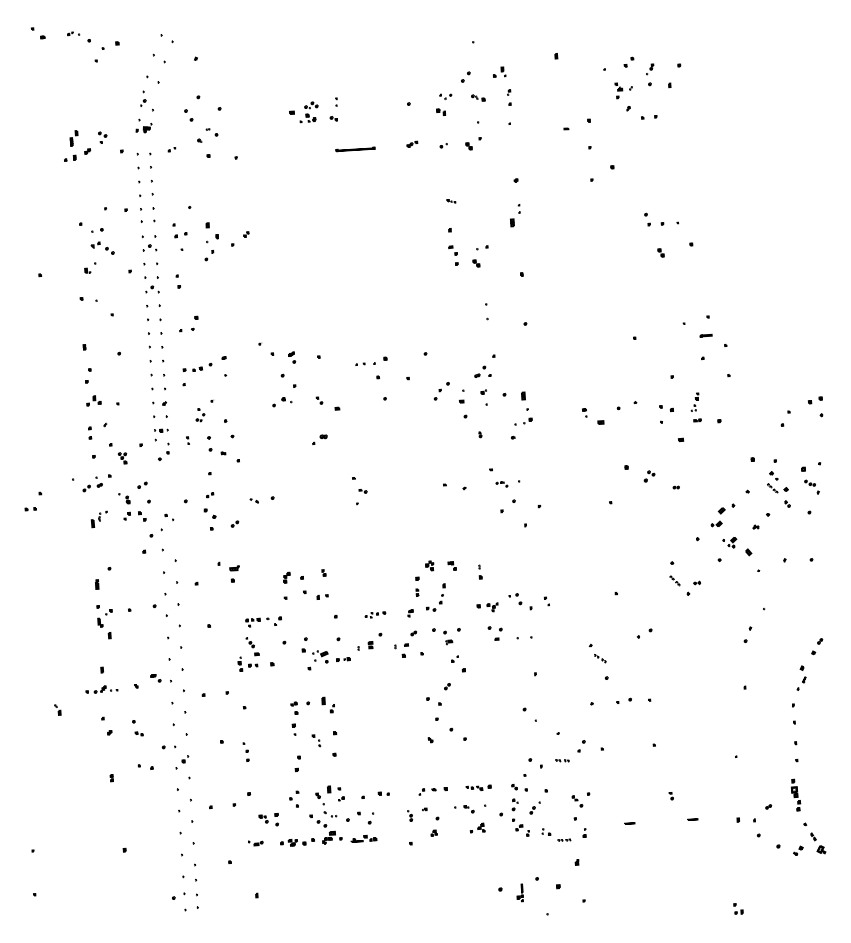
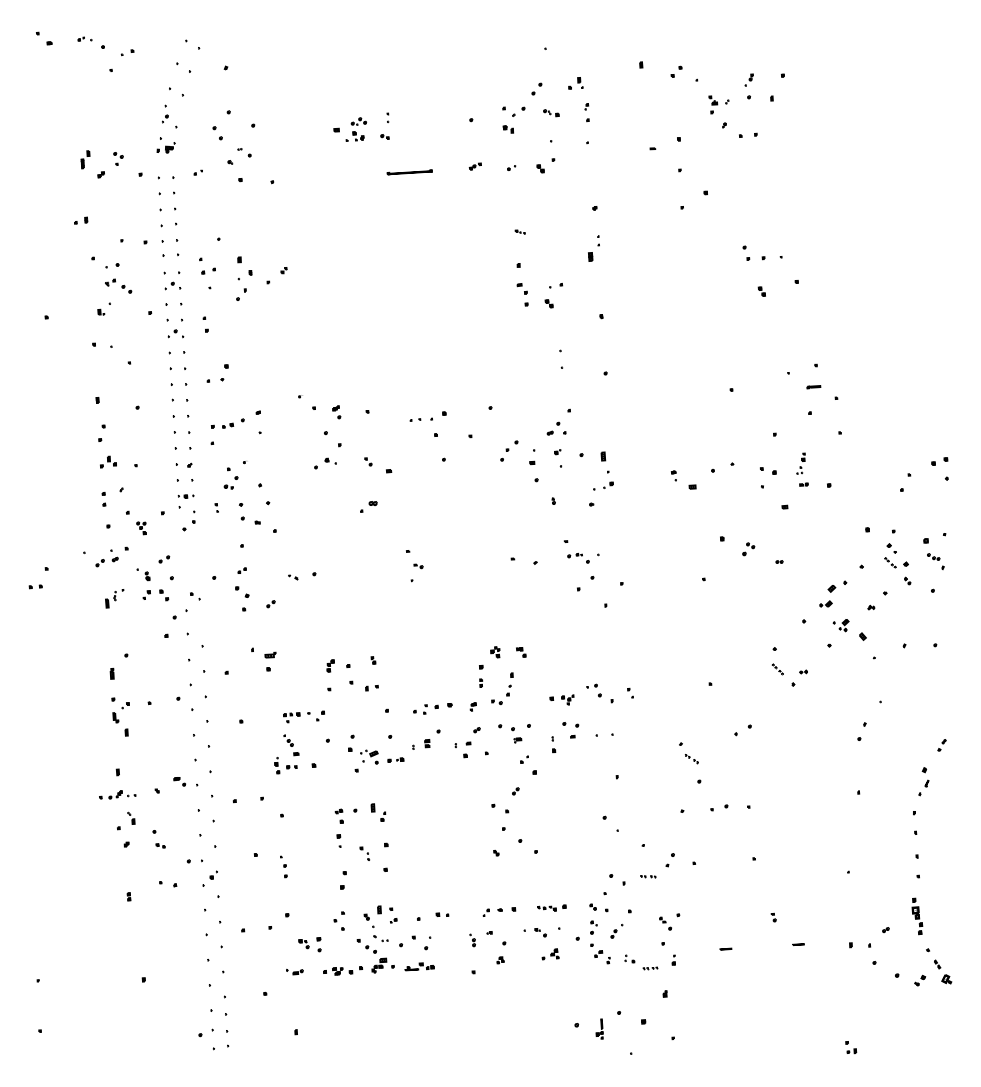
part: (110, 45) -> (127, 52), size x0.62
part: (628, 61) -> (676, 71), moved
part: (445, 96) -> (513, 111), size x1.67
part: (70, 157) -> (81, 219), moved
part: (200, 414) -> (231, 477), size x1.43
part: (501, 484) -> (578, 558), size x1.67
part: (480, 571) -> (553, 744), moved
part: (375, 614) -> (432, 708), size x1.67
part: (817, 646) -> (942, 745), size x0.62
part: (57, 709) -> (130, 817), moved

